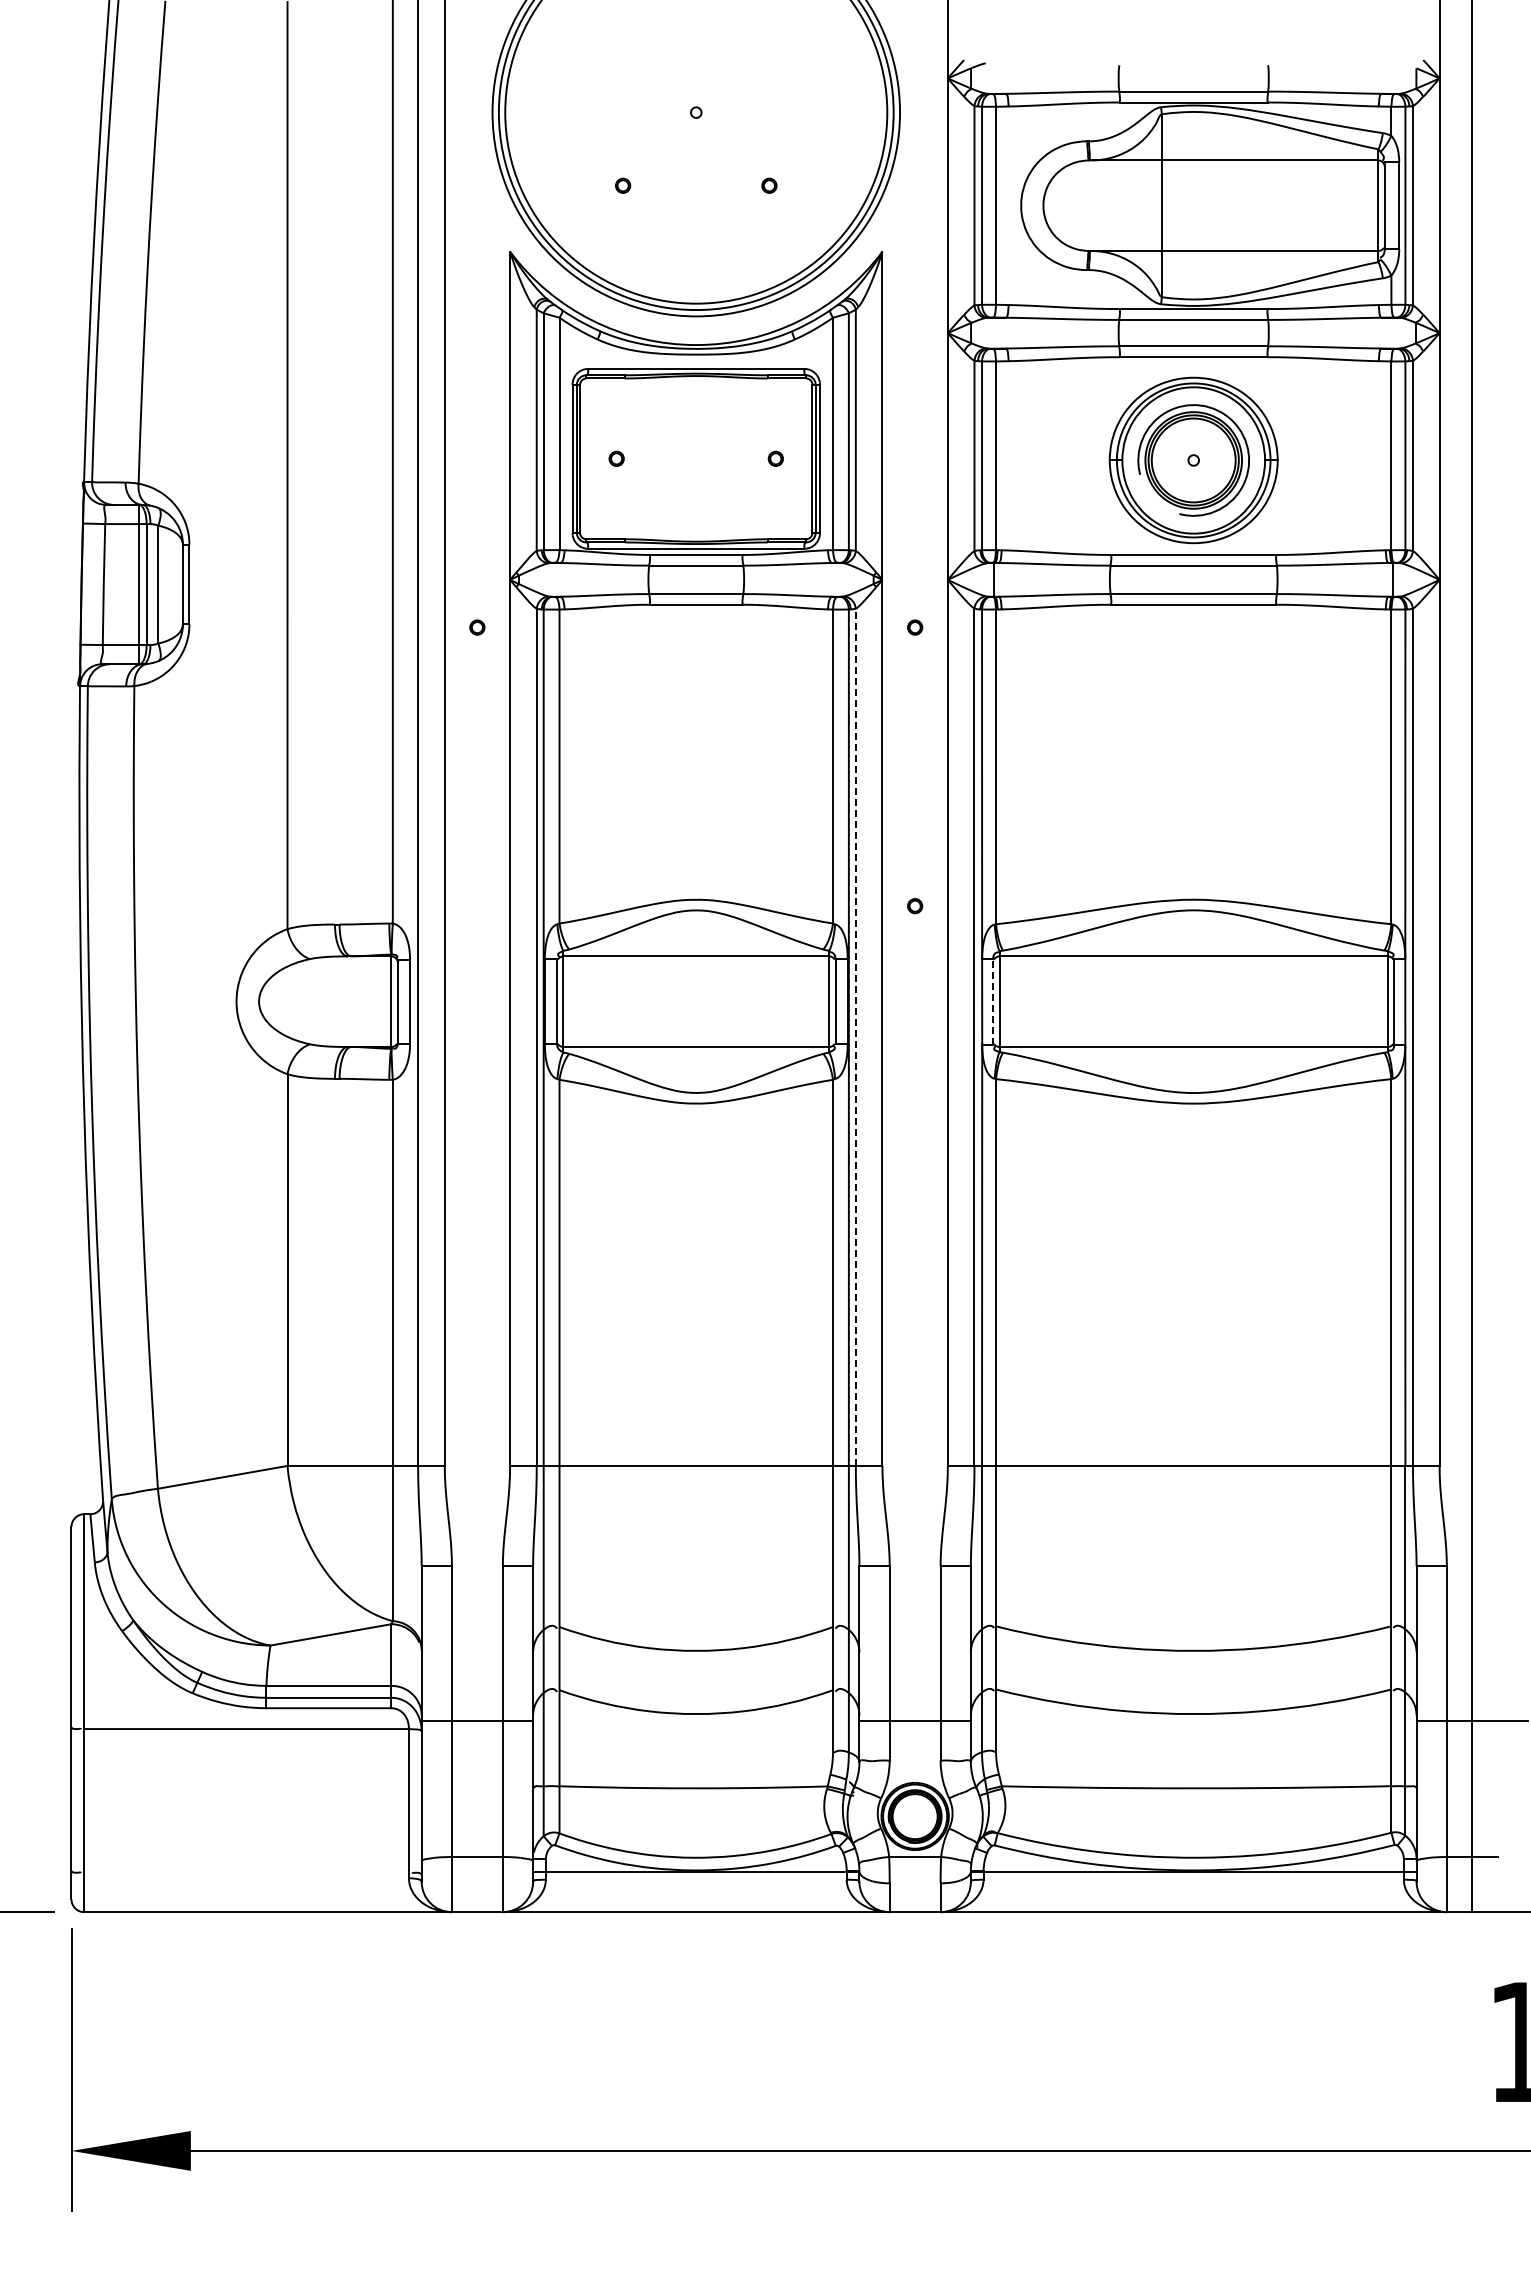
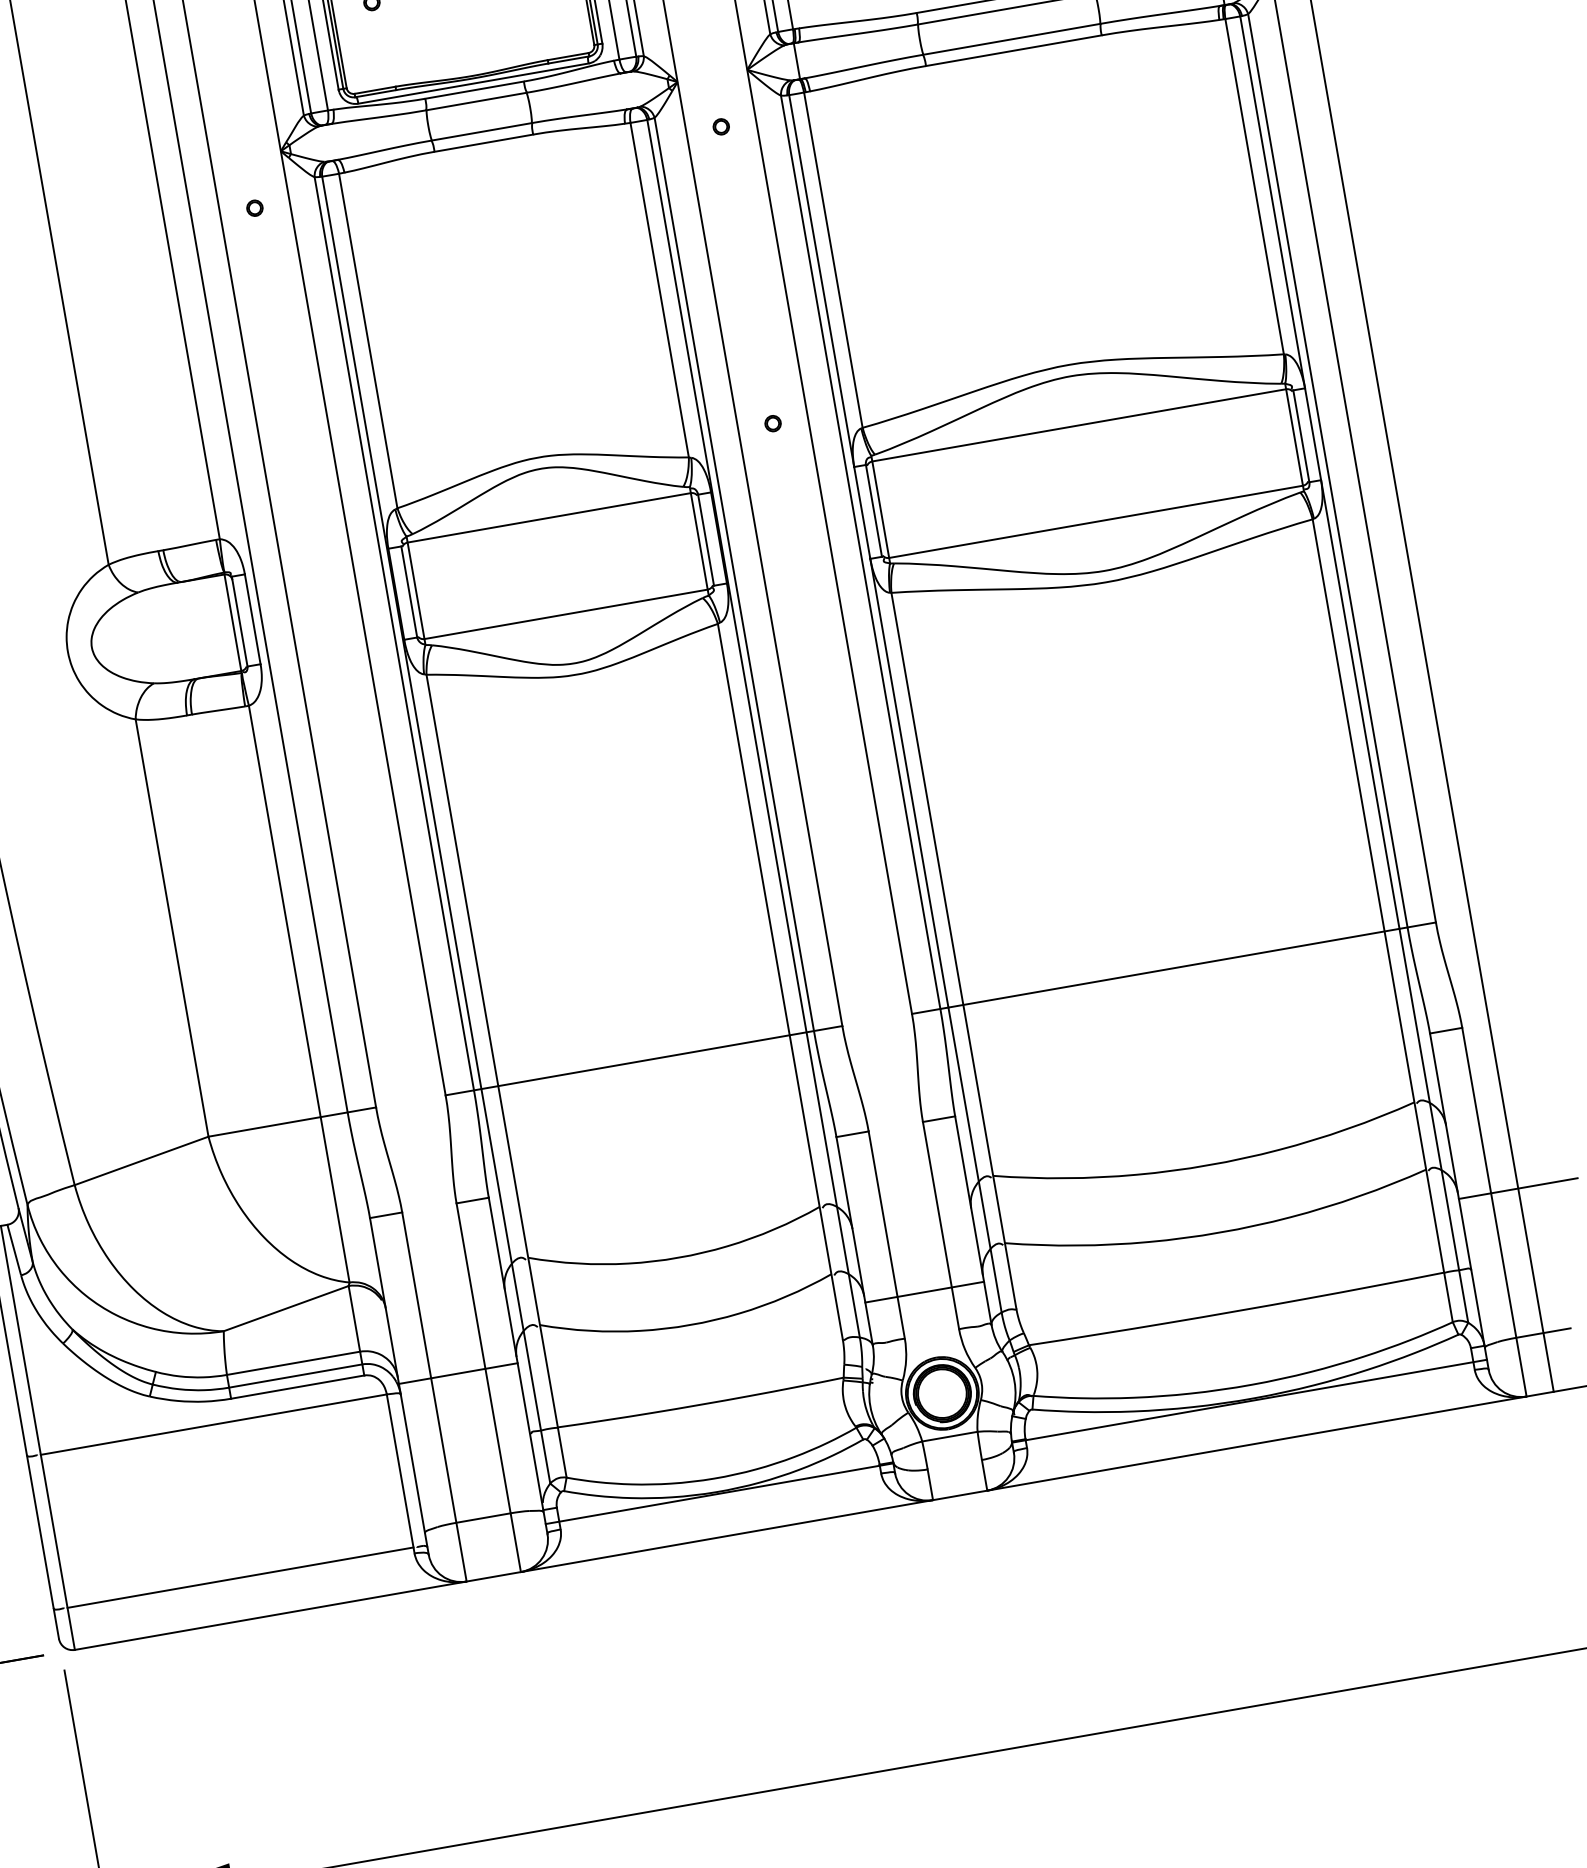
line: (993, 1001) -> (874, 510), dashed -> solid
line: (855, 1037) -> (733, 574), dashed -> solid
line: (246, 1872) -> (240, 1577), added

